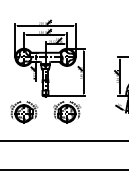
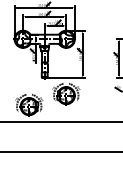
part: (24, 112) -> (29, 105), moved

